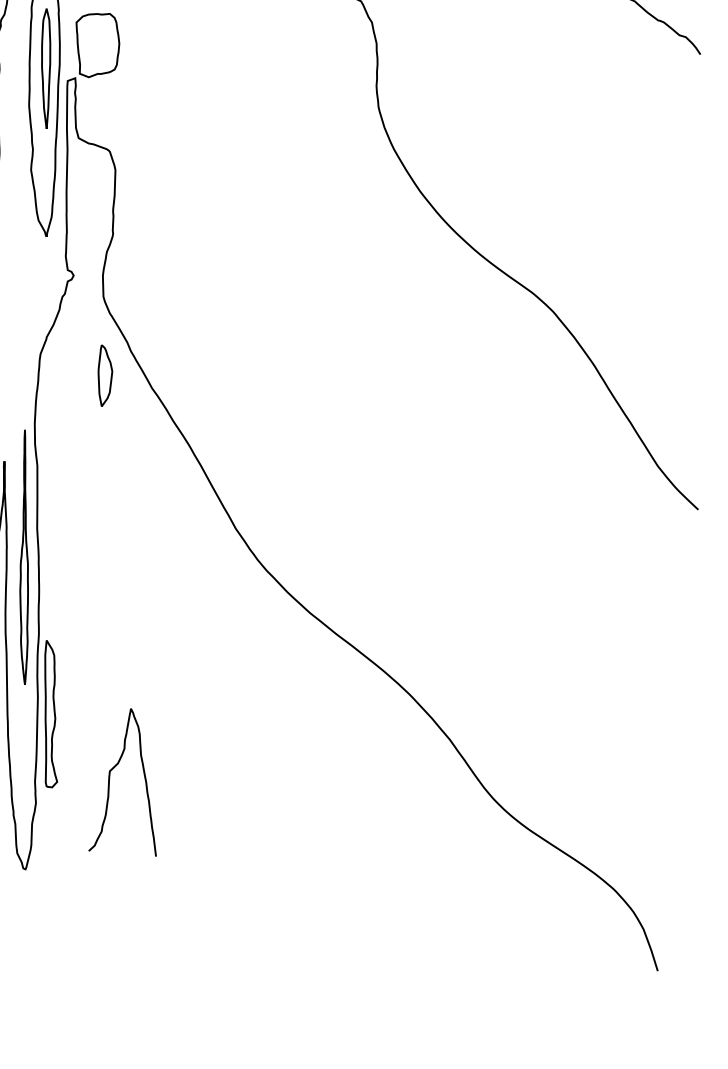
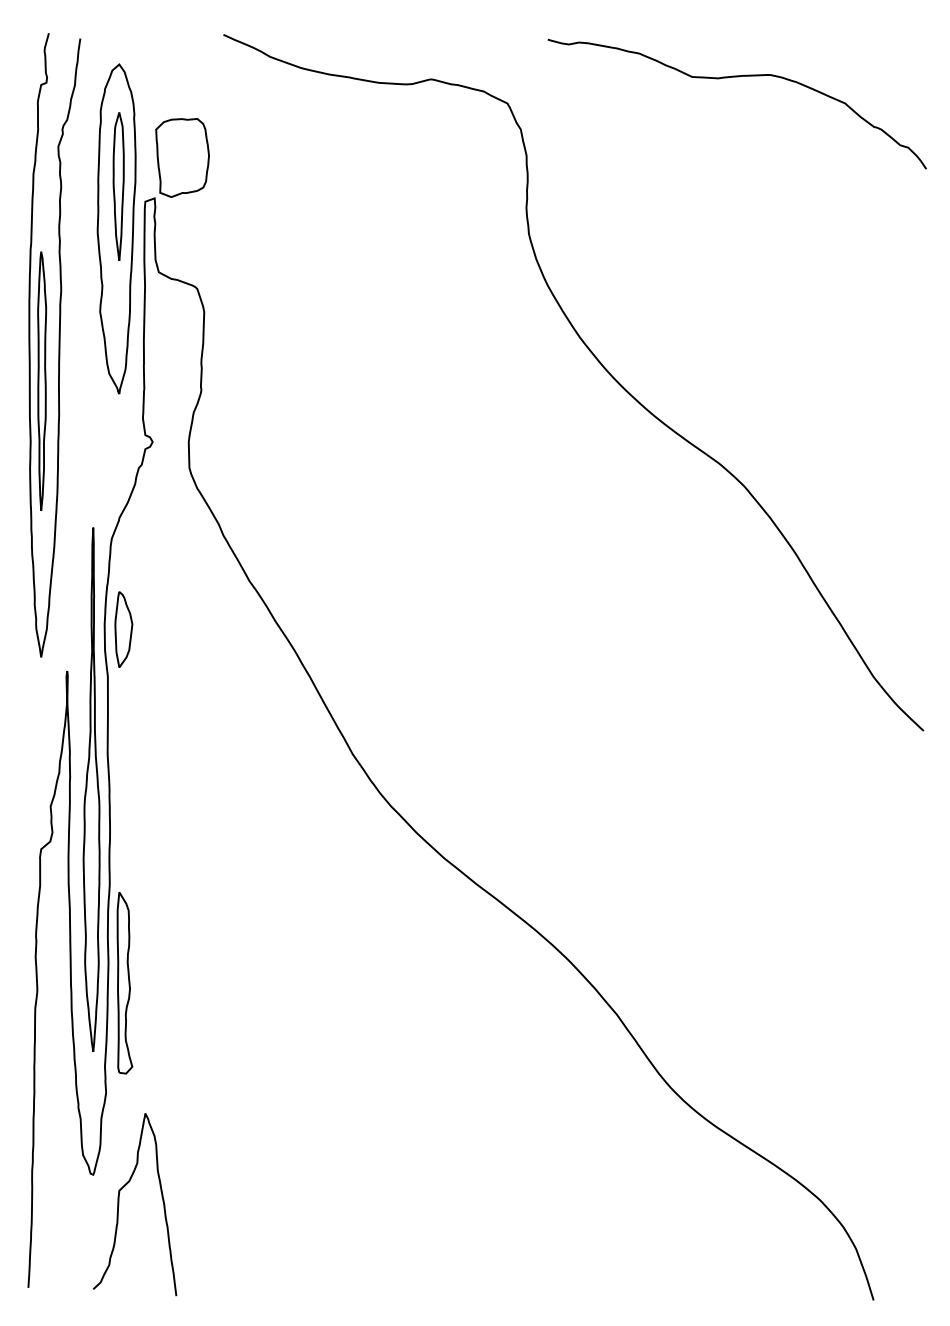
part: (105, 375) -> (123, 629), moved
part: (24, 557) -> (91, 789), size x1.67
curve: (110, 782) -> (119, 1204), moved

